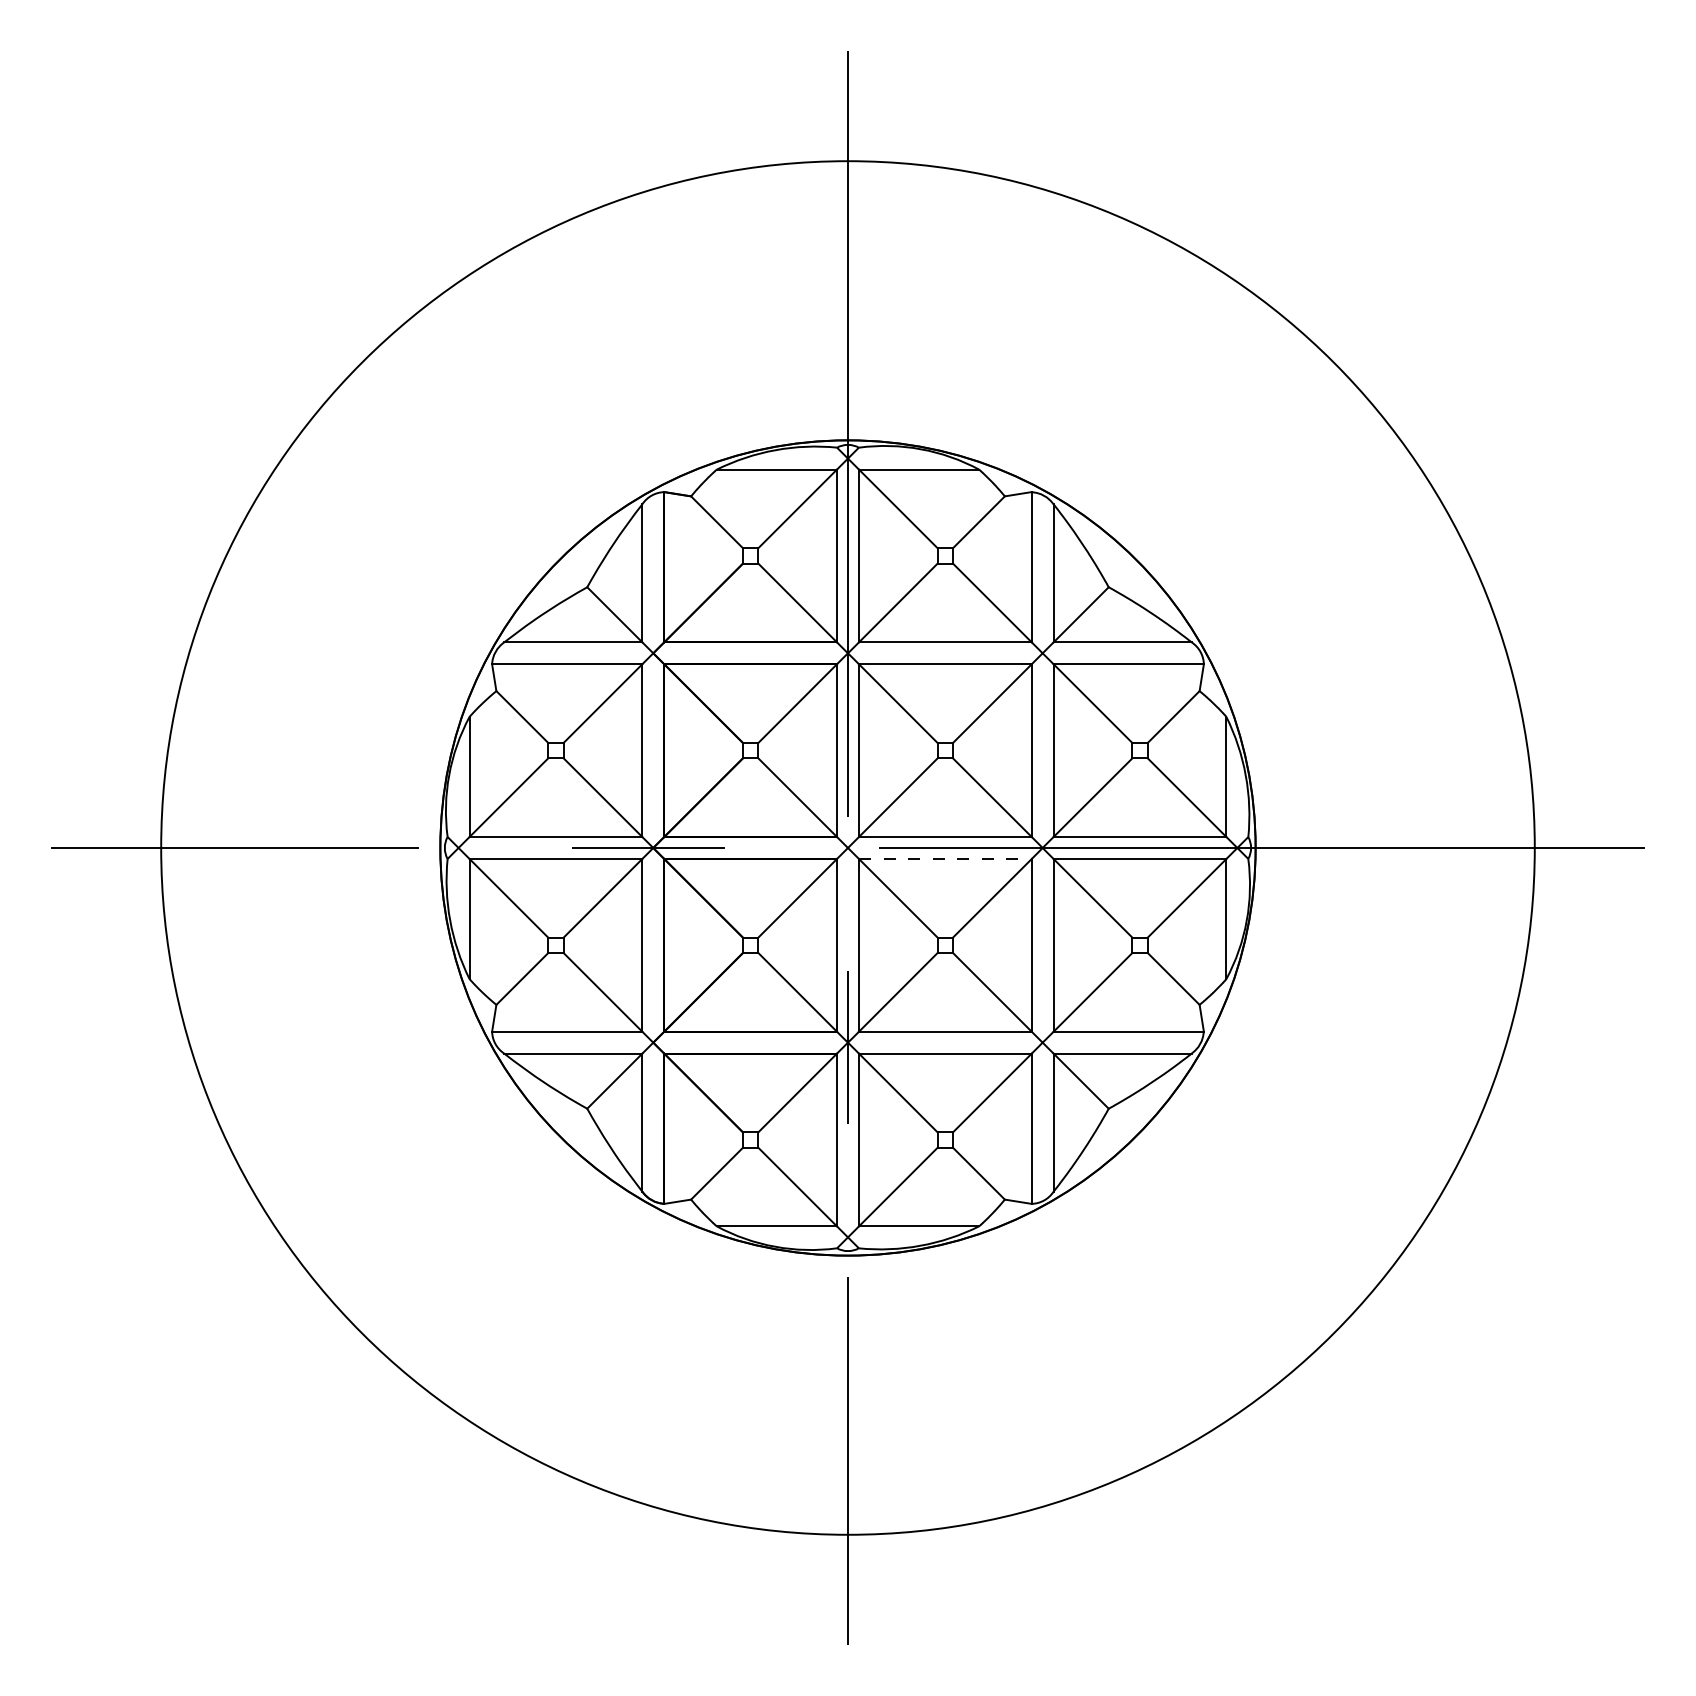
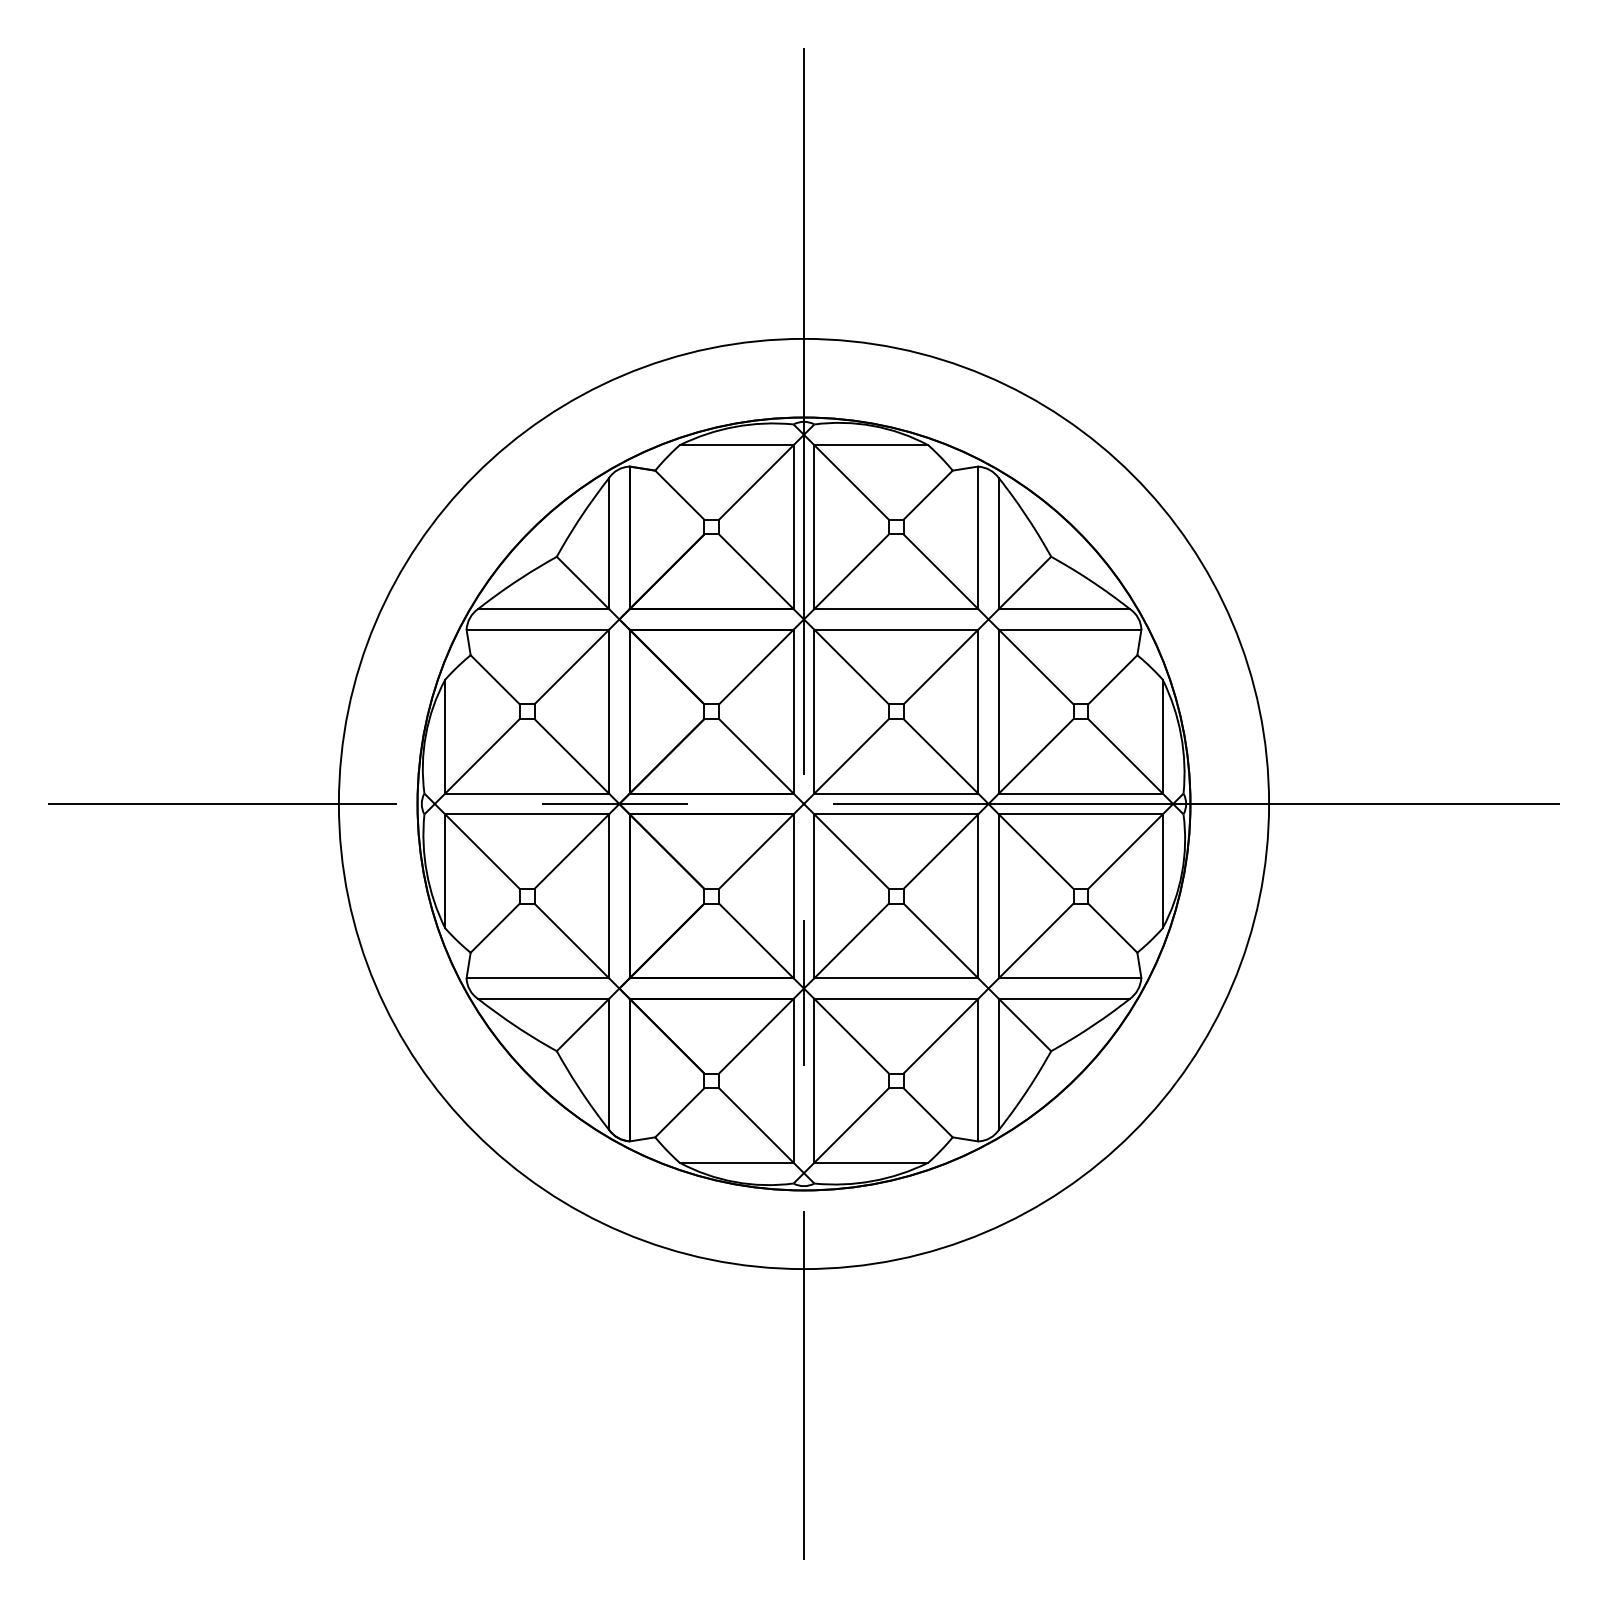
circle: (847, 847) -> (803, 803), size x0.71
line: (945, 859) -> (896, 814), dashed -> solid

